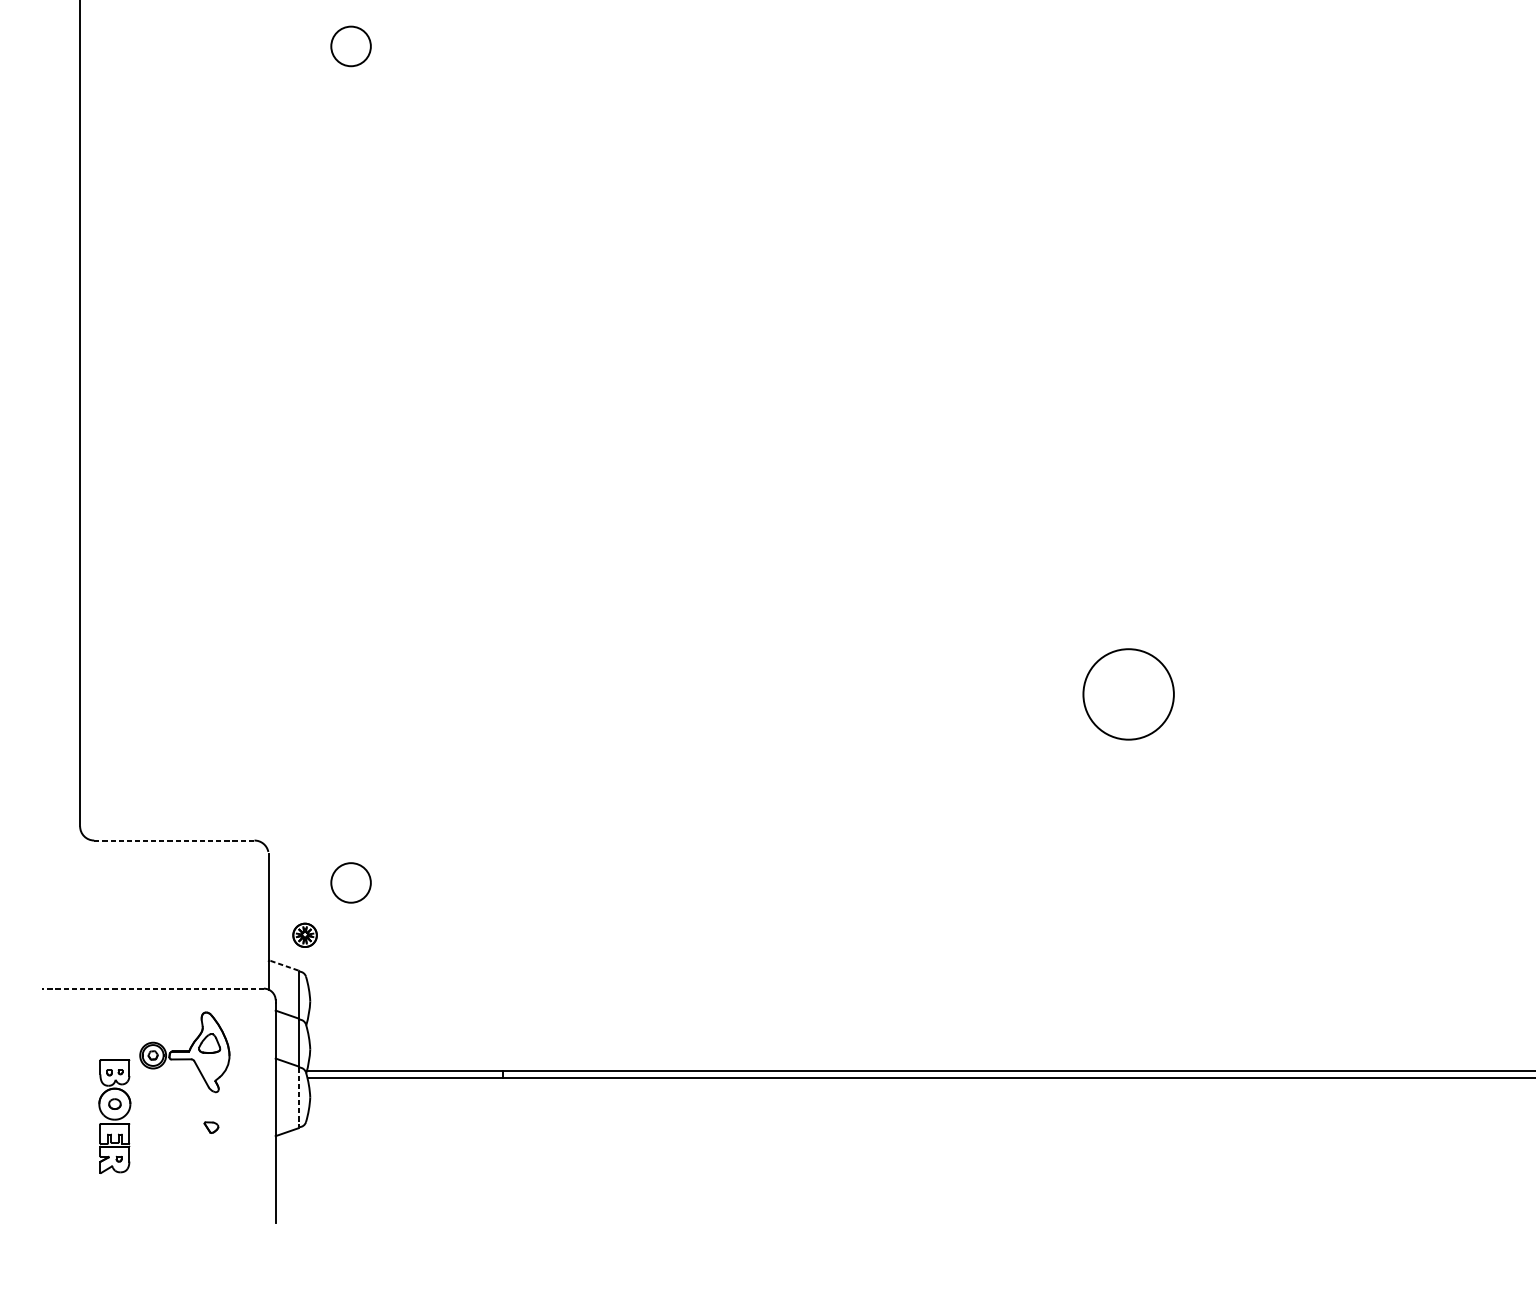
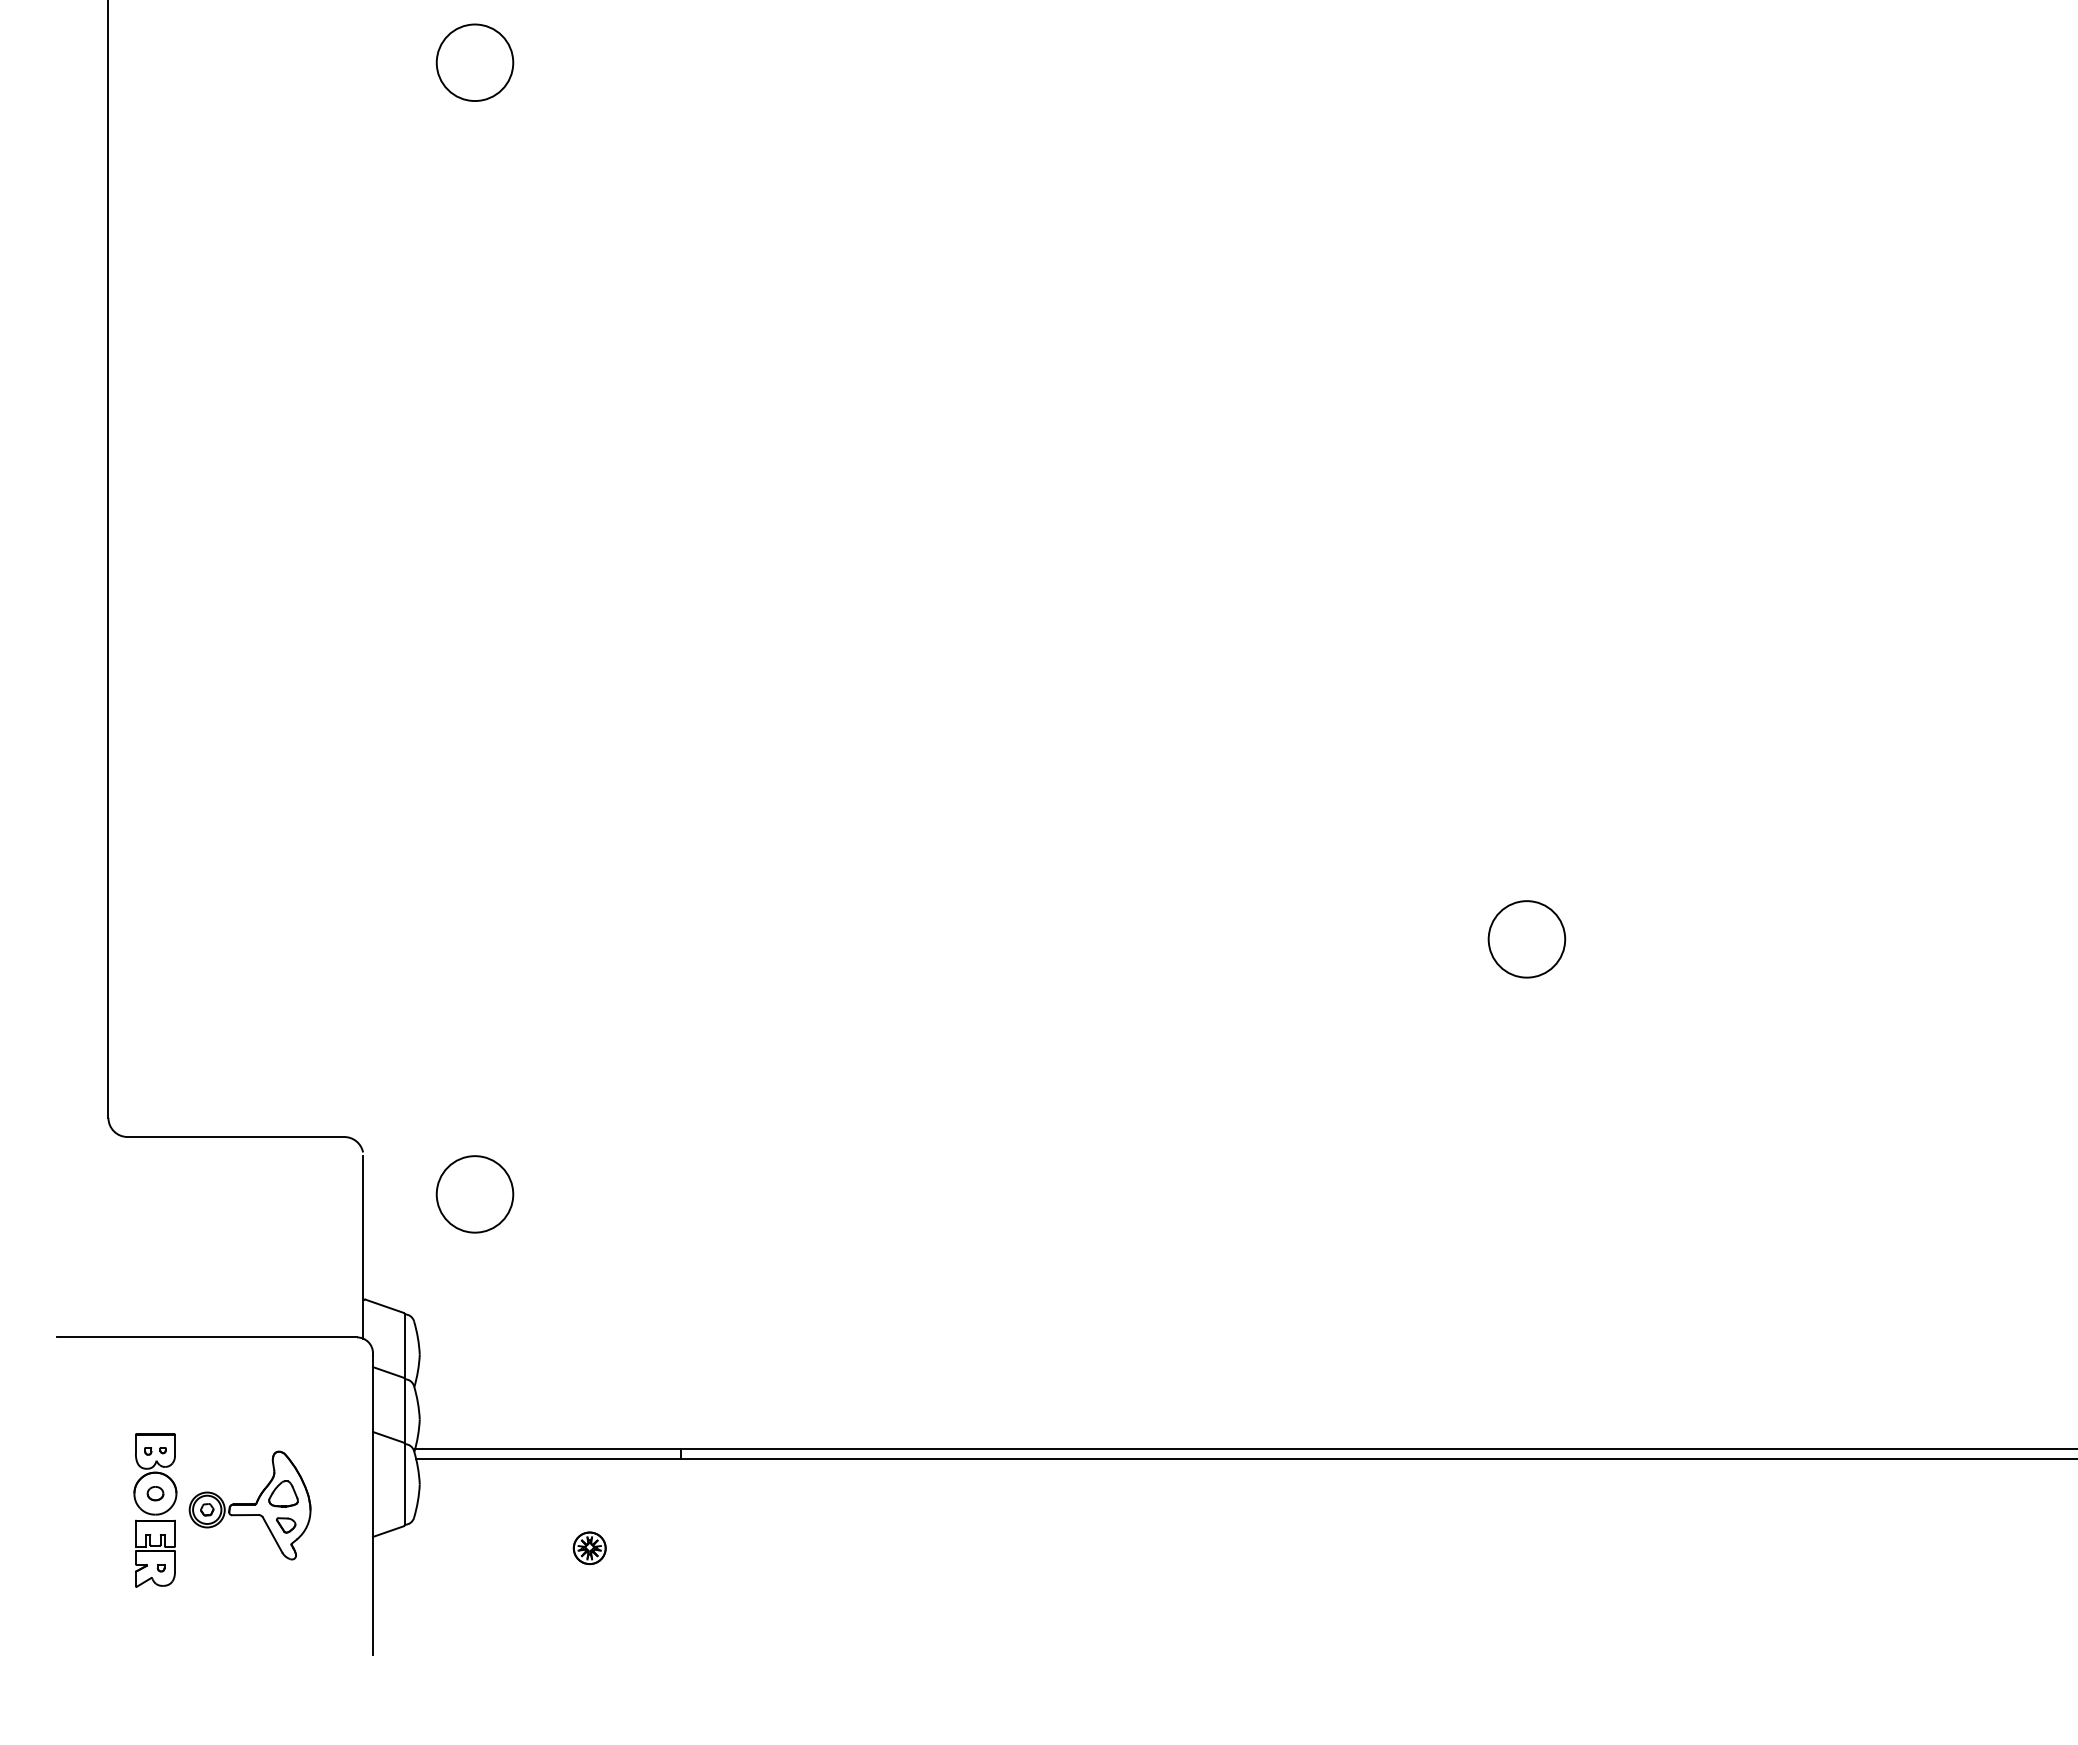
circle: (350, 46) -> (474, 62), size x1.43
circle: (1128, 694) -> (1526, 939), size x0.62
line: (174, 840) -> (236, 1137), dashed -> solid
circle: (350, 883) -> (474, 1194), size x1.43
part: (304, 935) -> (589, 1548), moved
line: (284, 965) -> (384, 1306), dashed -> solid
line: (153, 988) -> (207, 1337), dashed -> solid
part: (184, 1052) -> (249, 1505), moved
line: (298, 1097) -> (404, 1484), dashed -> solid

